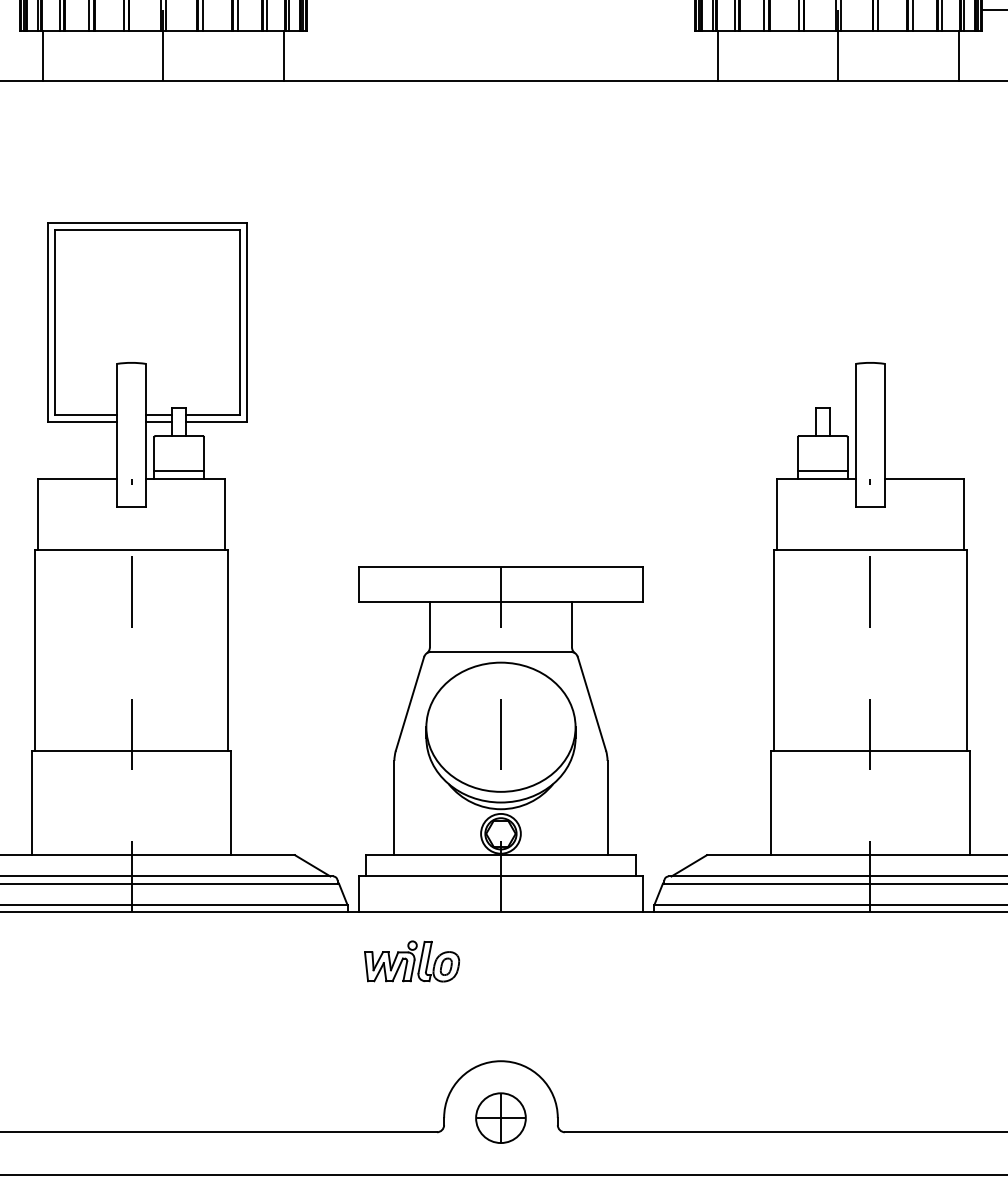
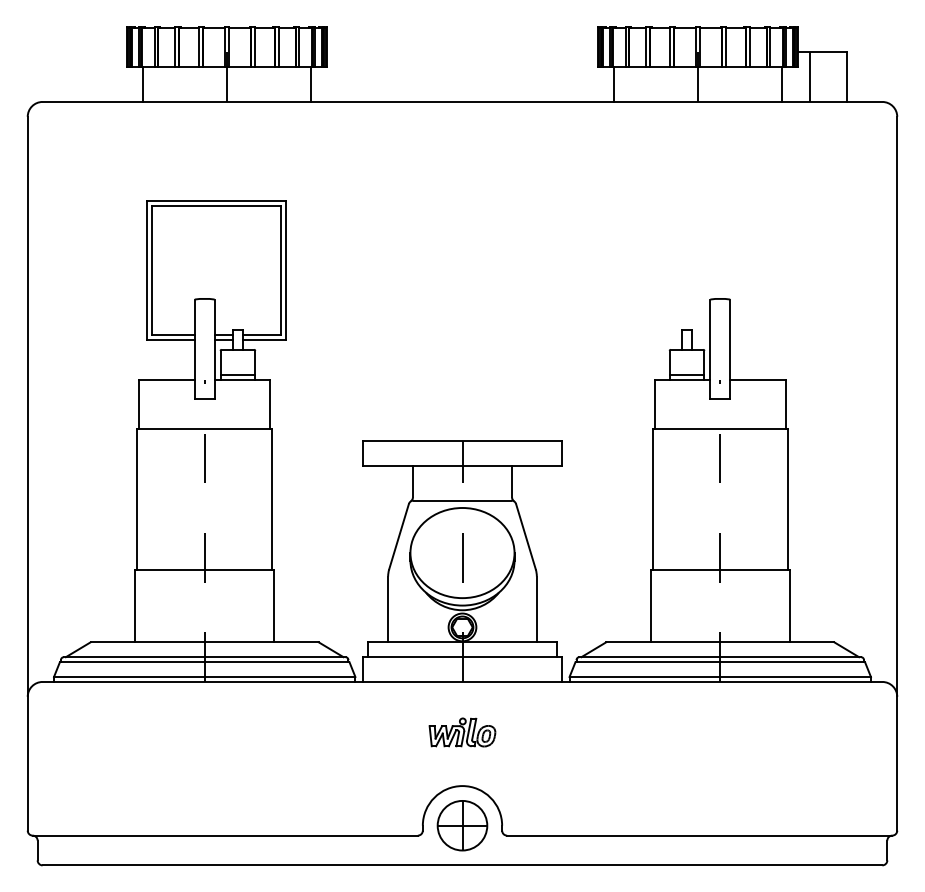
line: (999, 44) -> (810, 76), added
part: (412, 961) -> (462, 732), moved
part: (500, 1117) -> (462, 825), size x1.43

